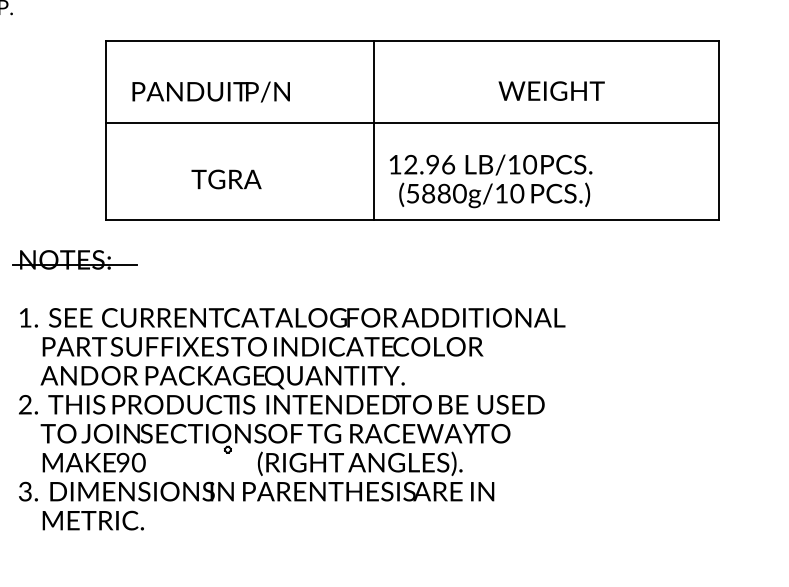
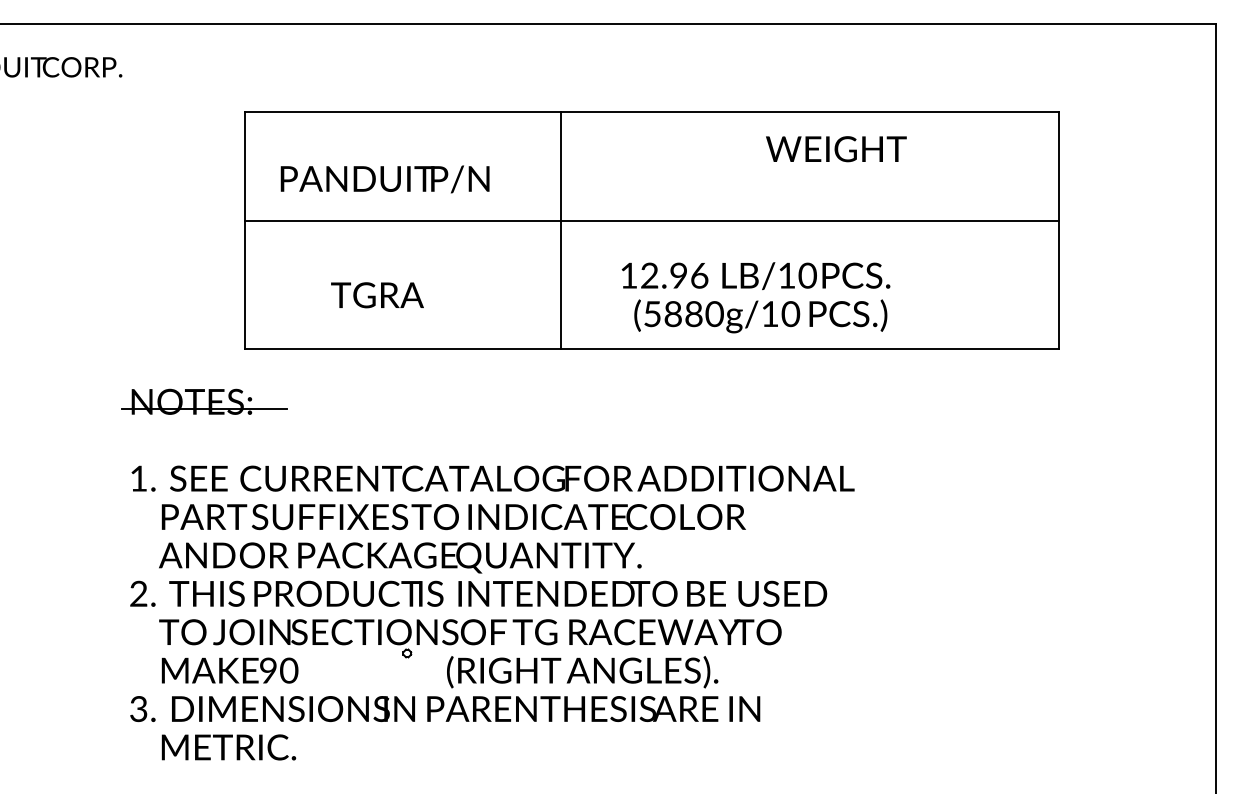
text: (551, 91) -> (836, 149), moved
line: (373, 129) -> (560, 229), moved
text: (226, 179) -> (377, 295), moved

